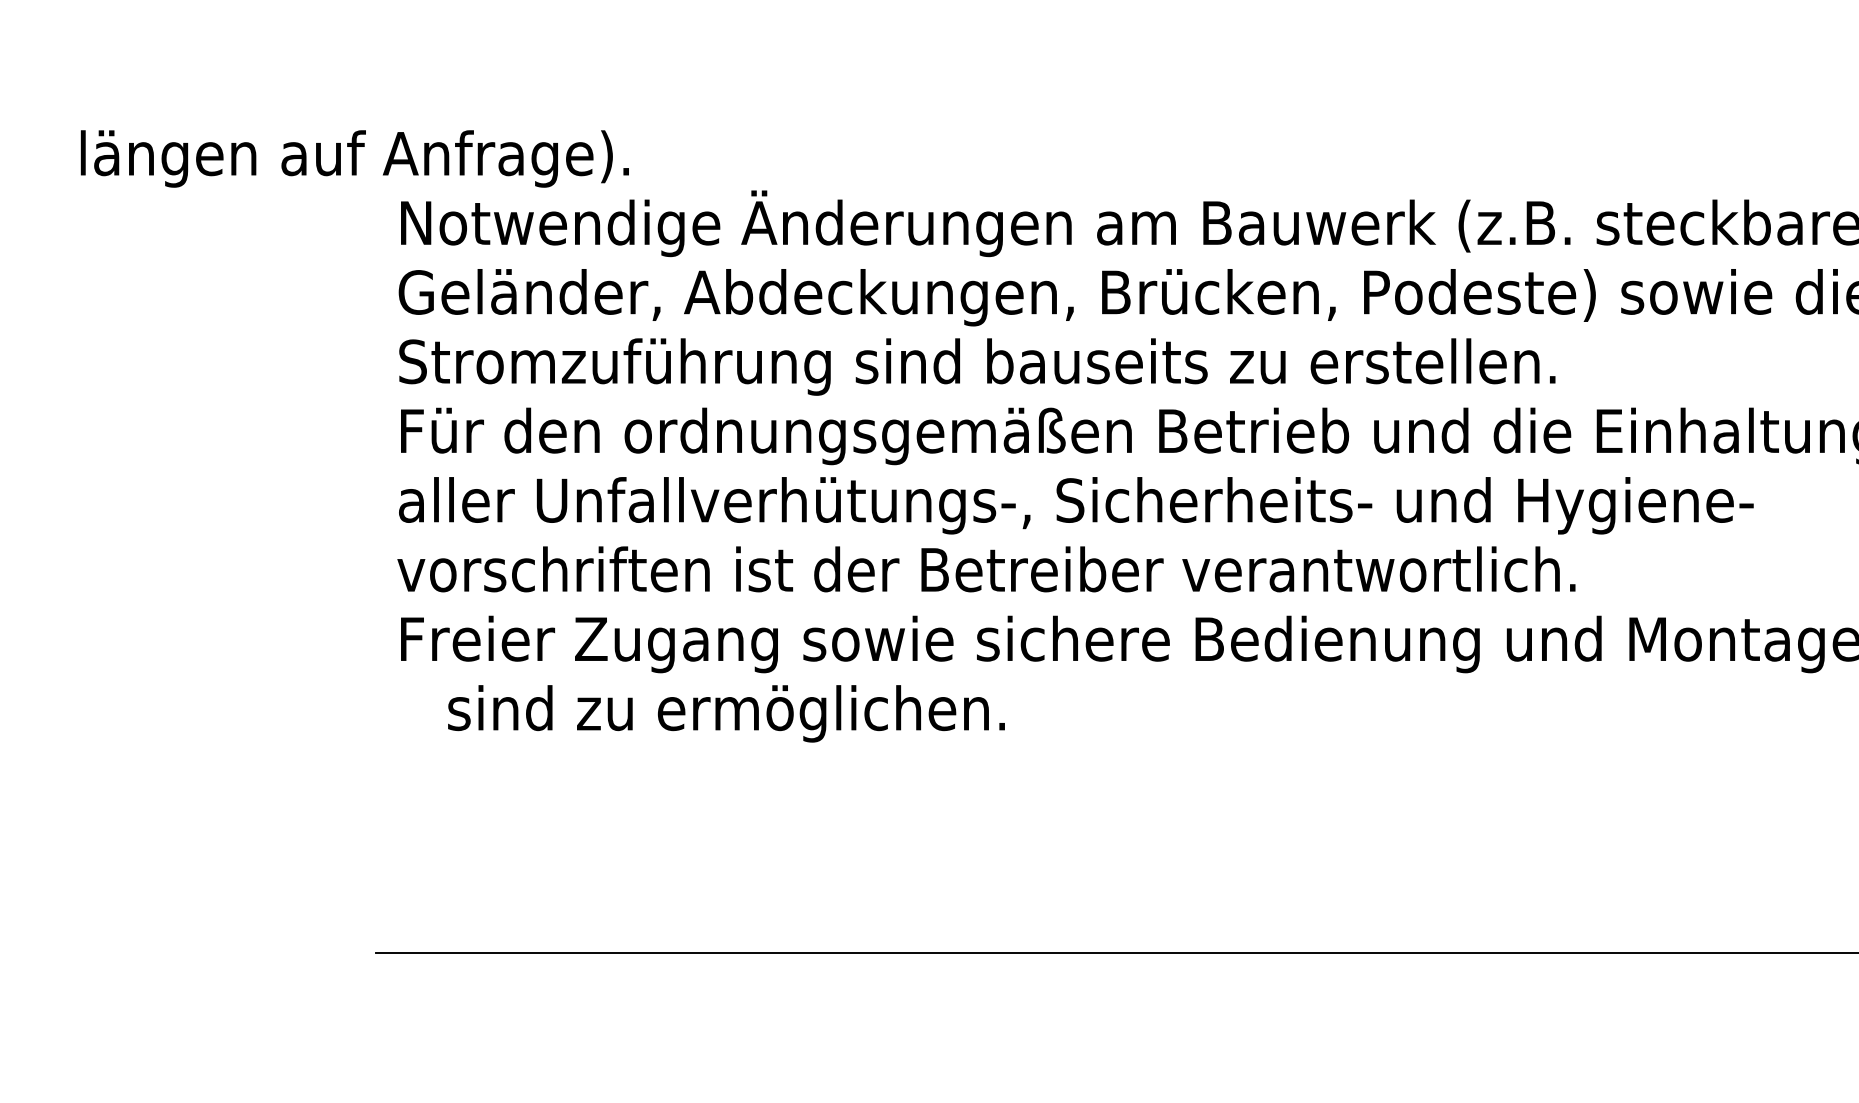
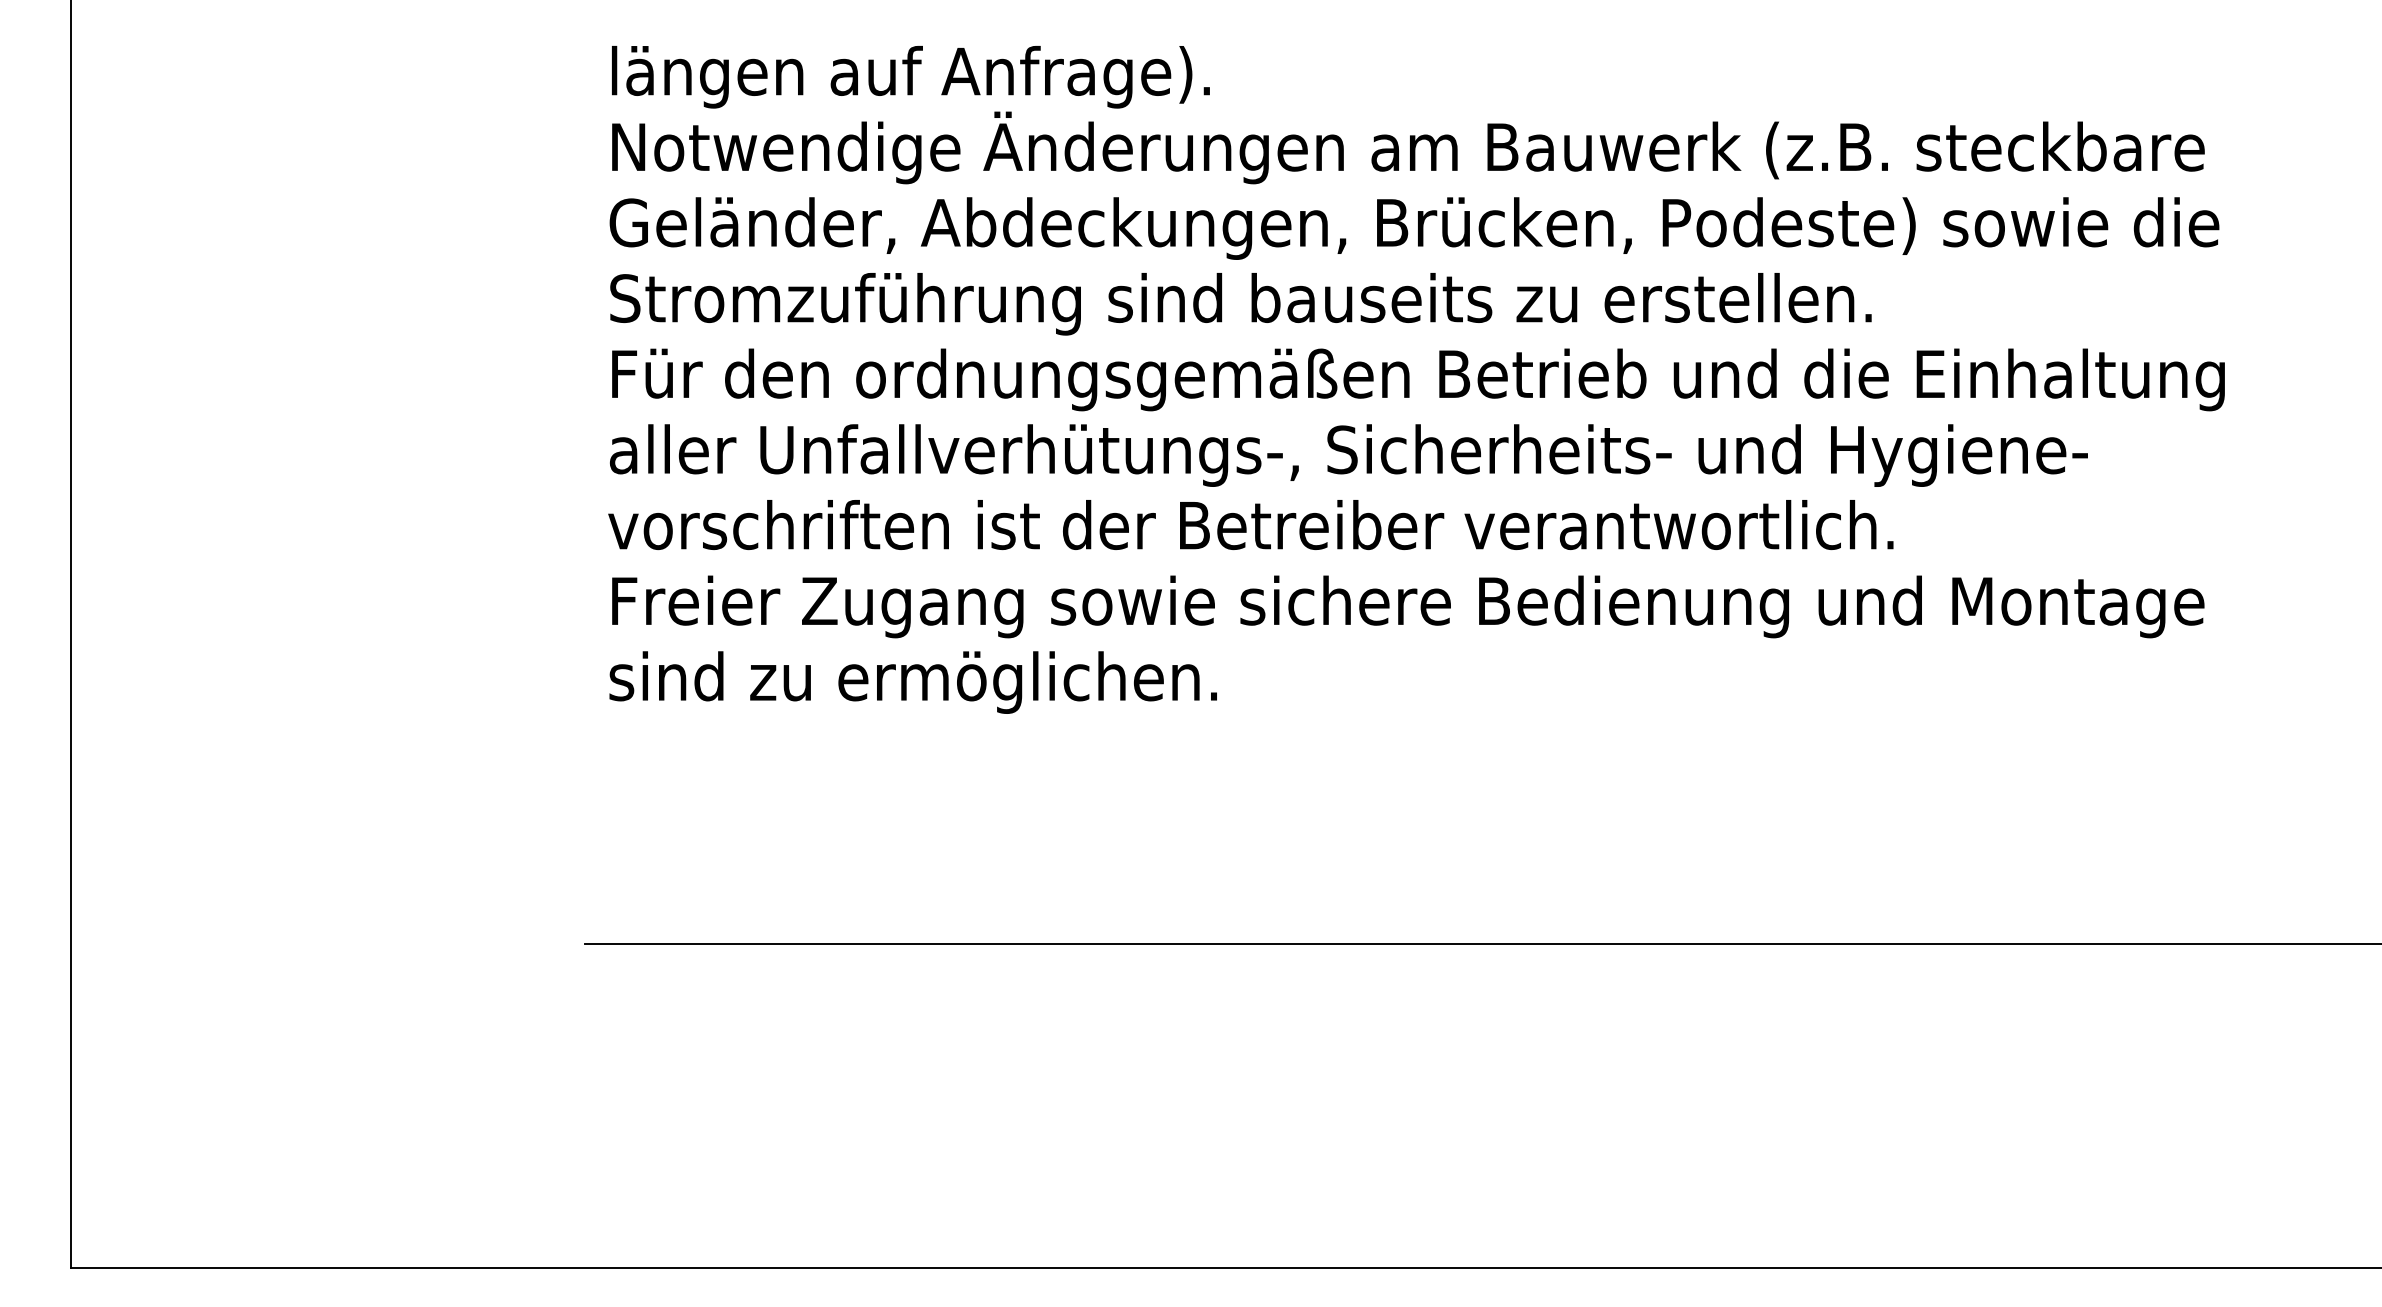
text: (354, 159) -> (910, 77), moved
text: (725, 713) -> (912, 682), moved

